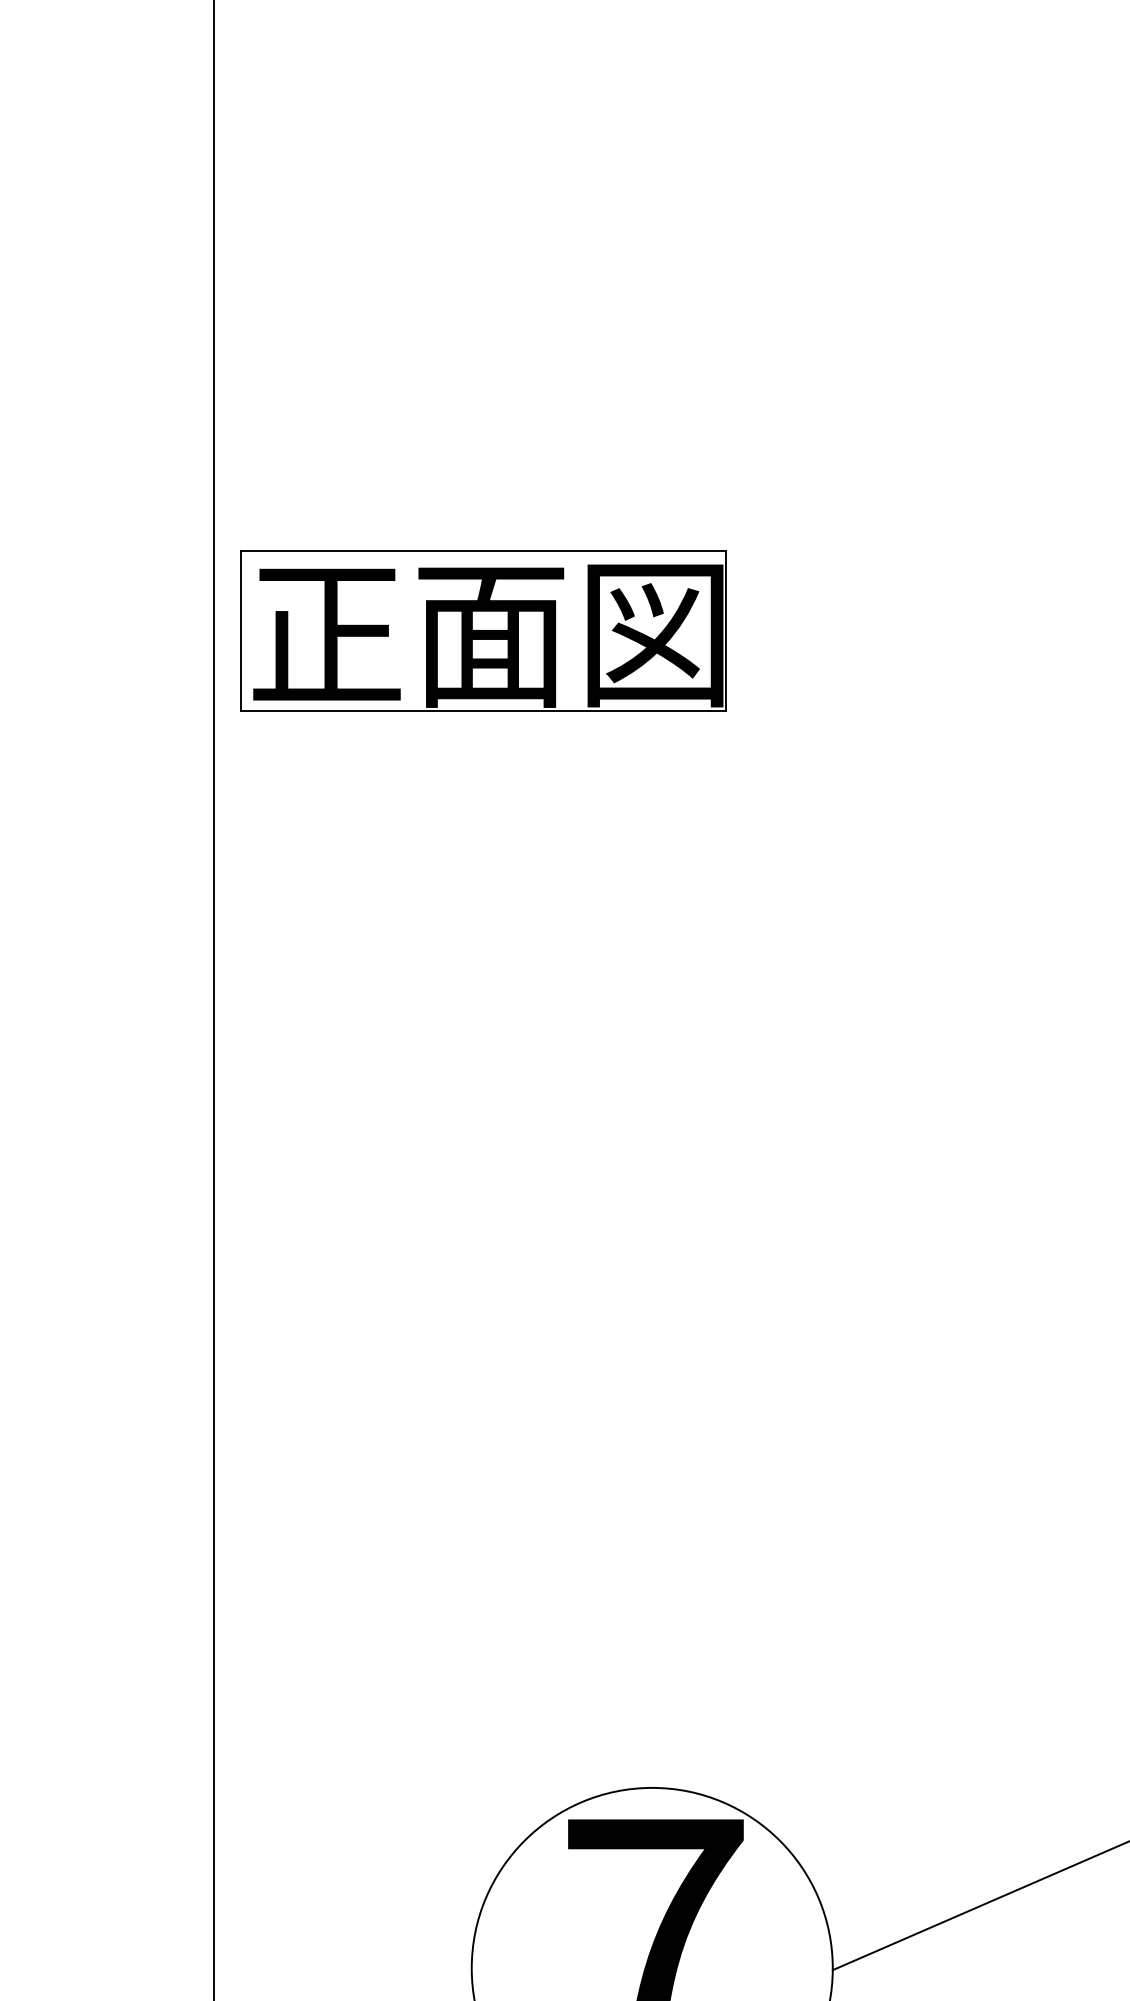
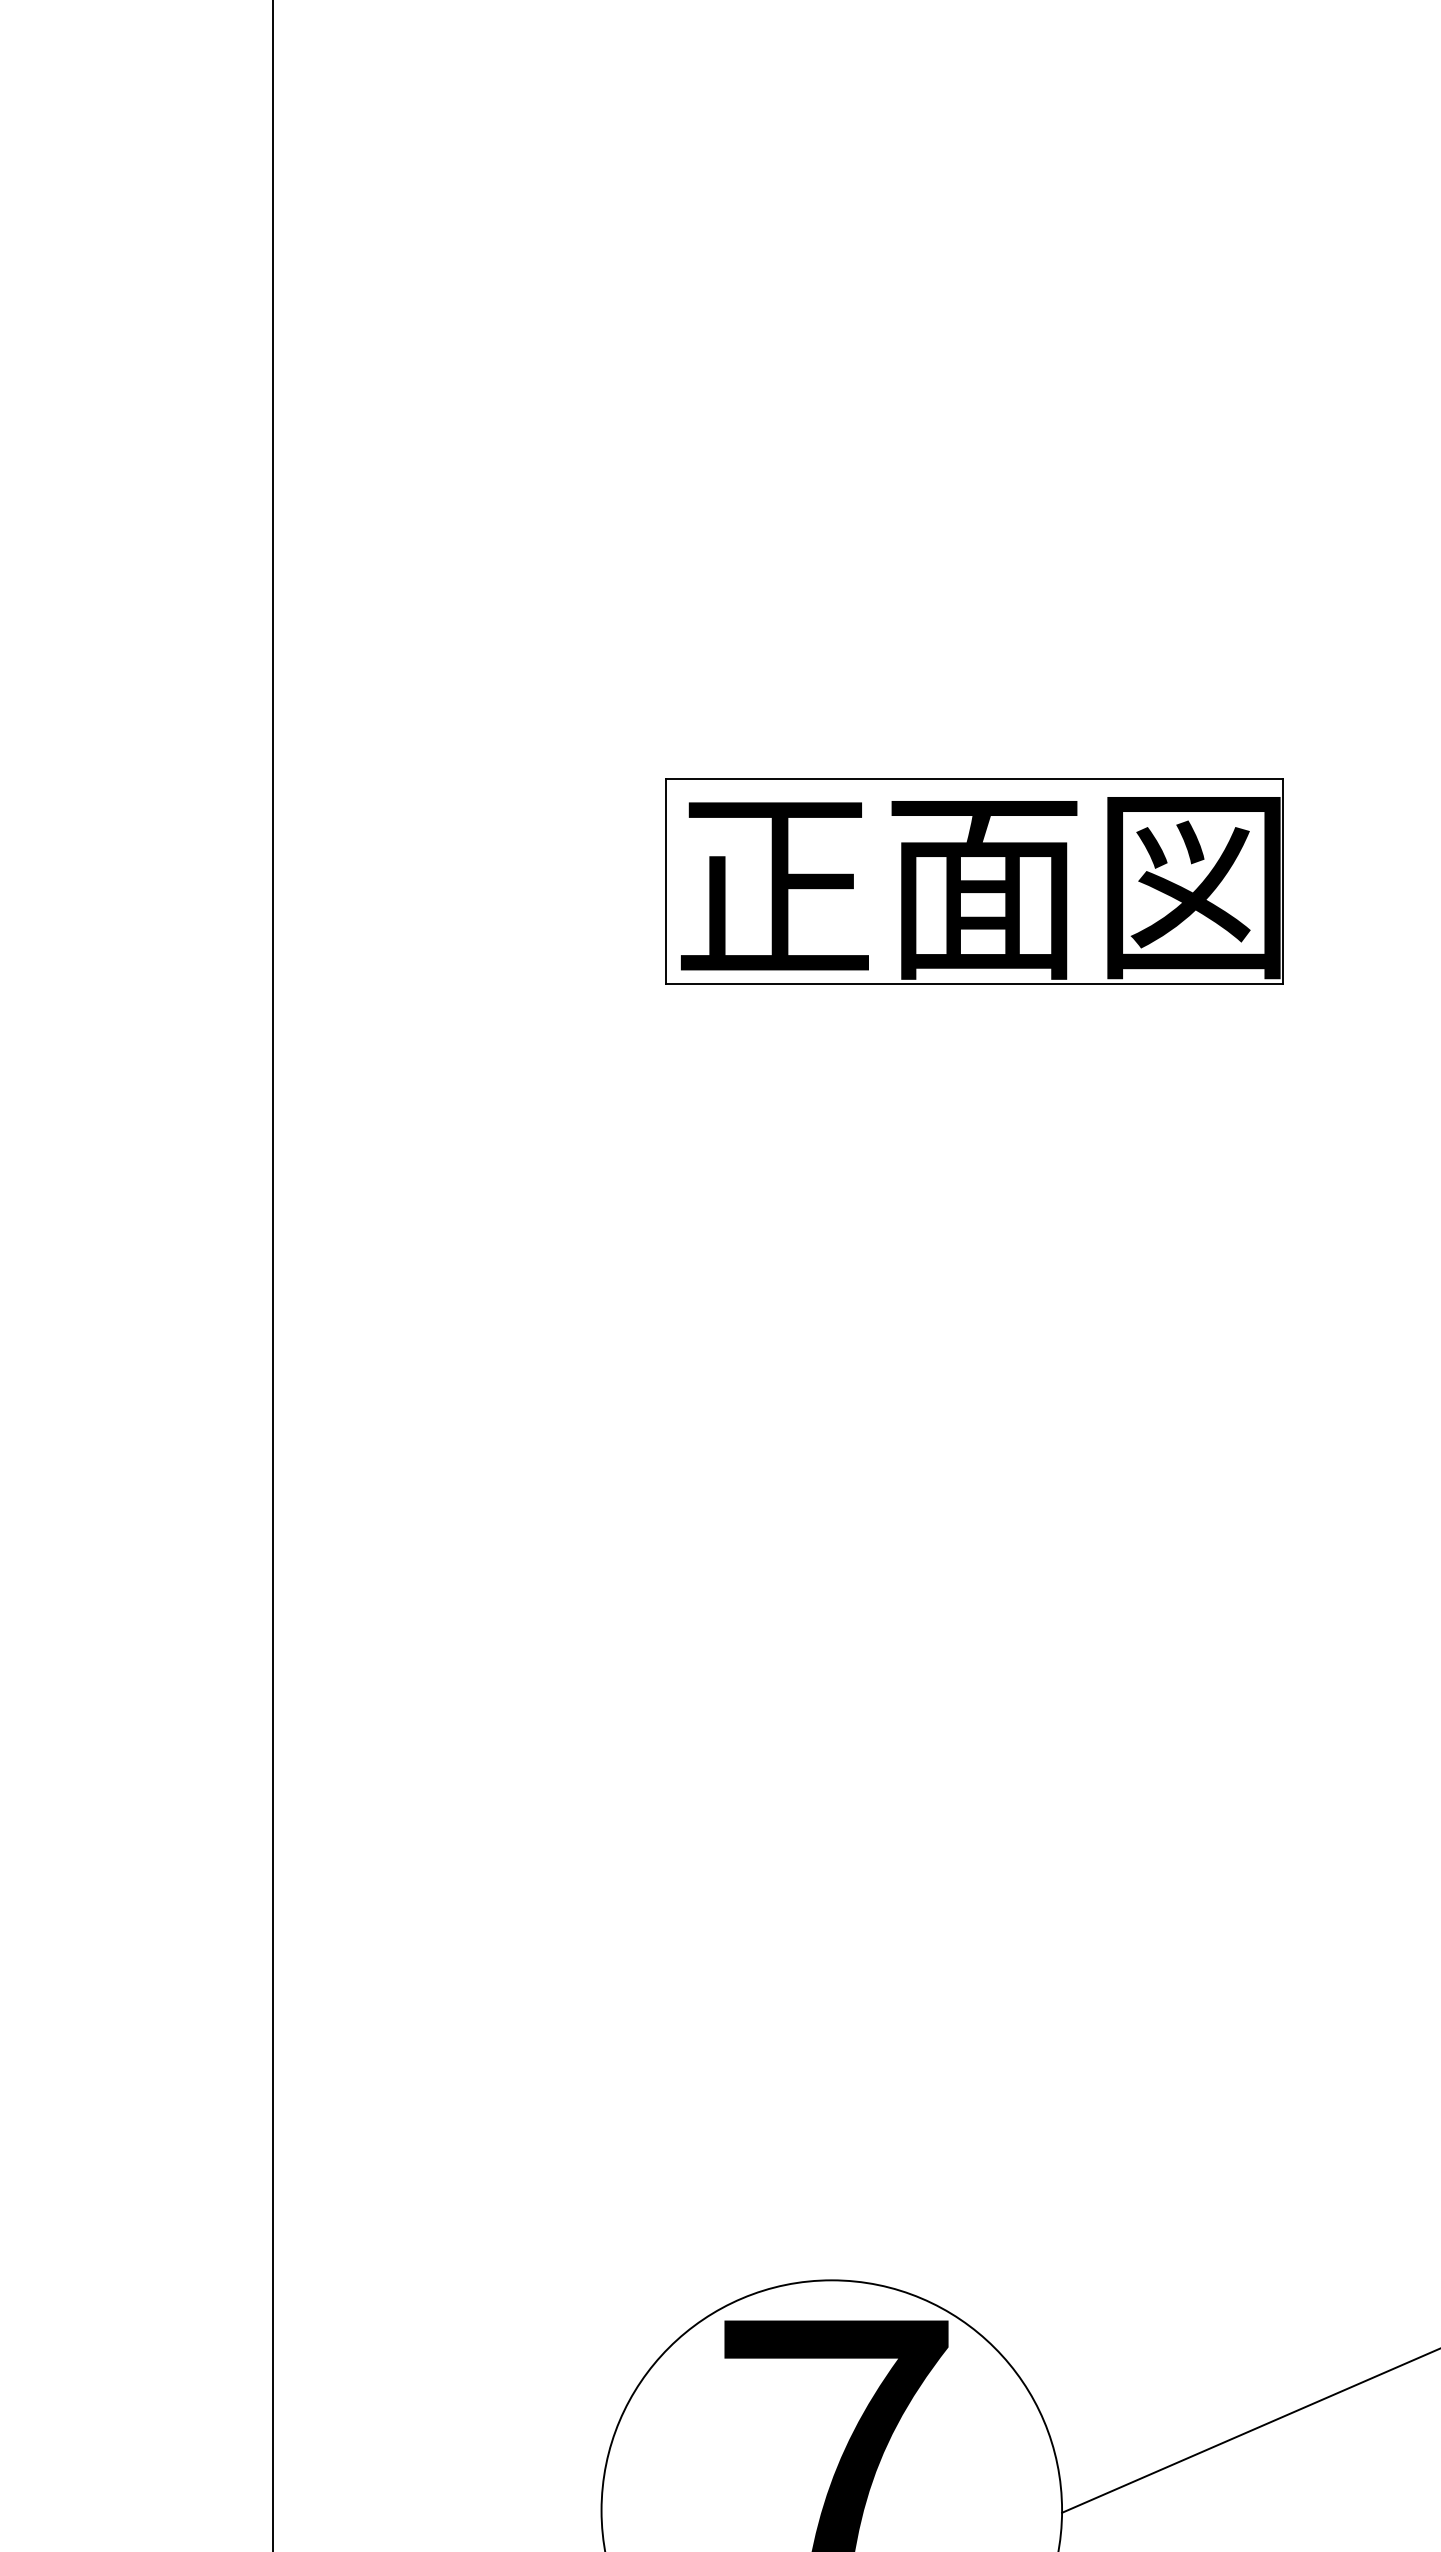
part: (483, 630) -> (974, 881), moved

